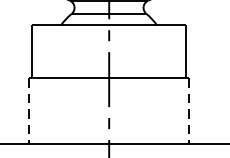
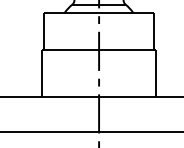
line: (28, 112) -> (41, 74), dashed -> solid
line: (189, 112) -> (156, 74), dashed -> solid

